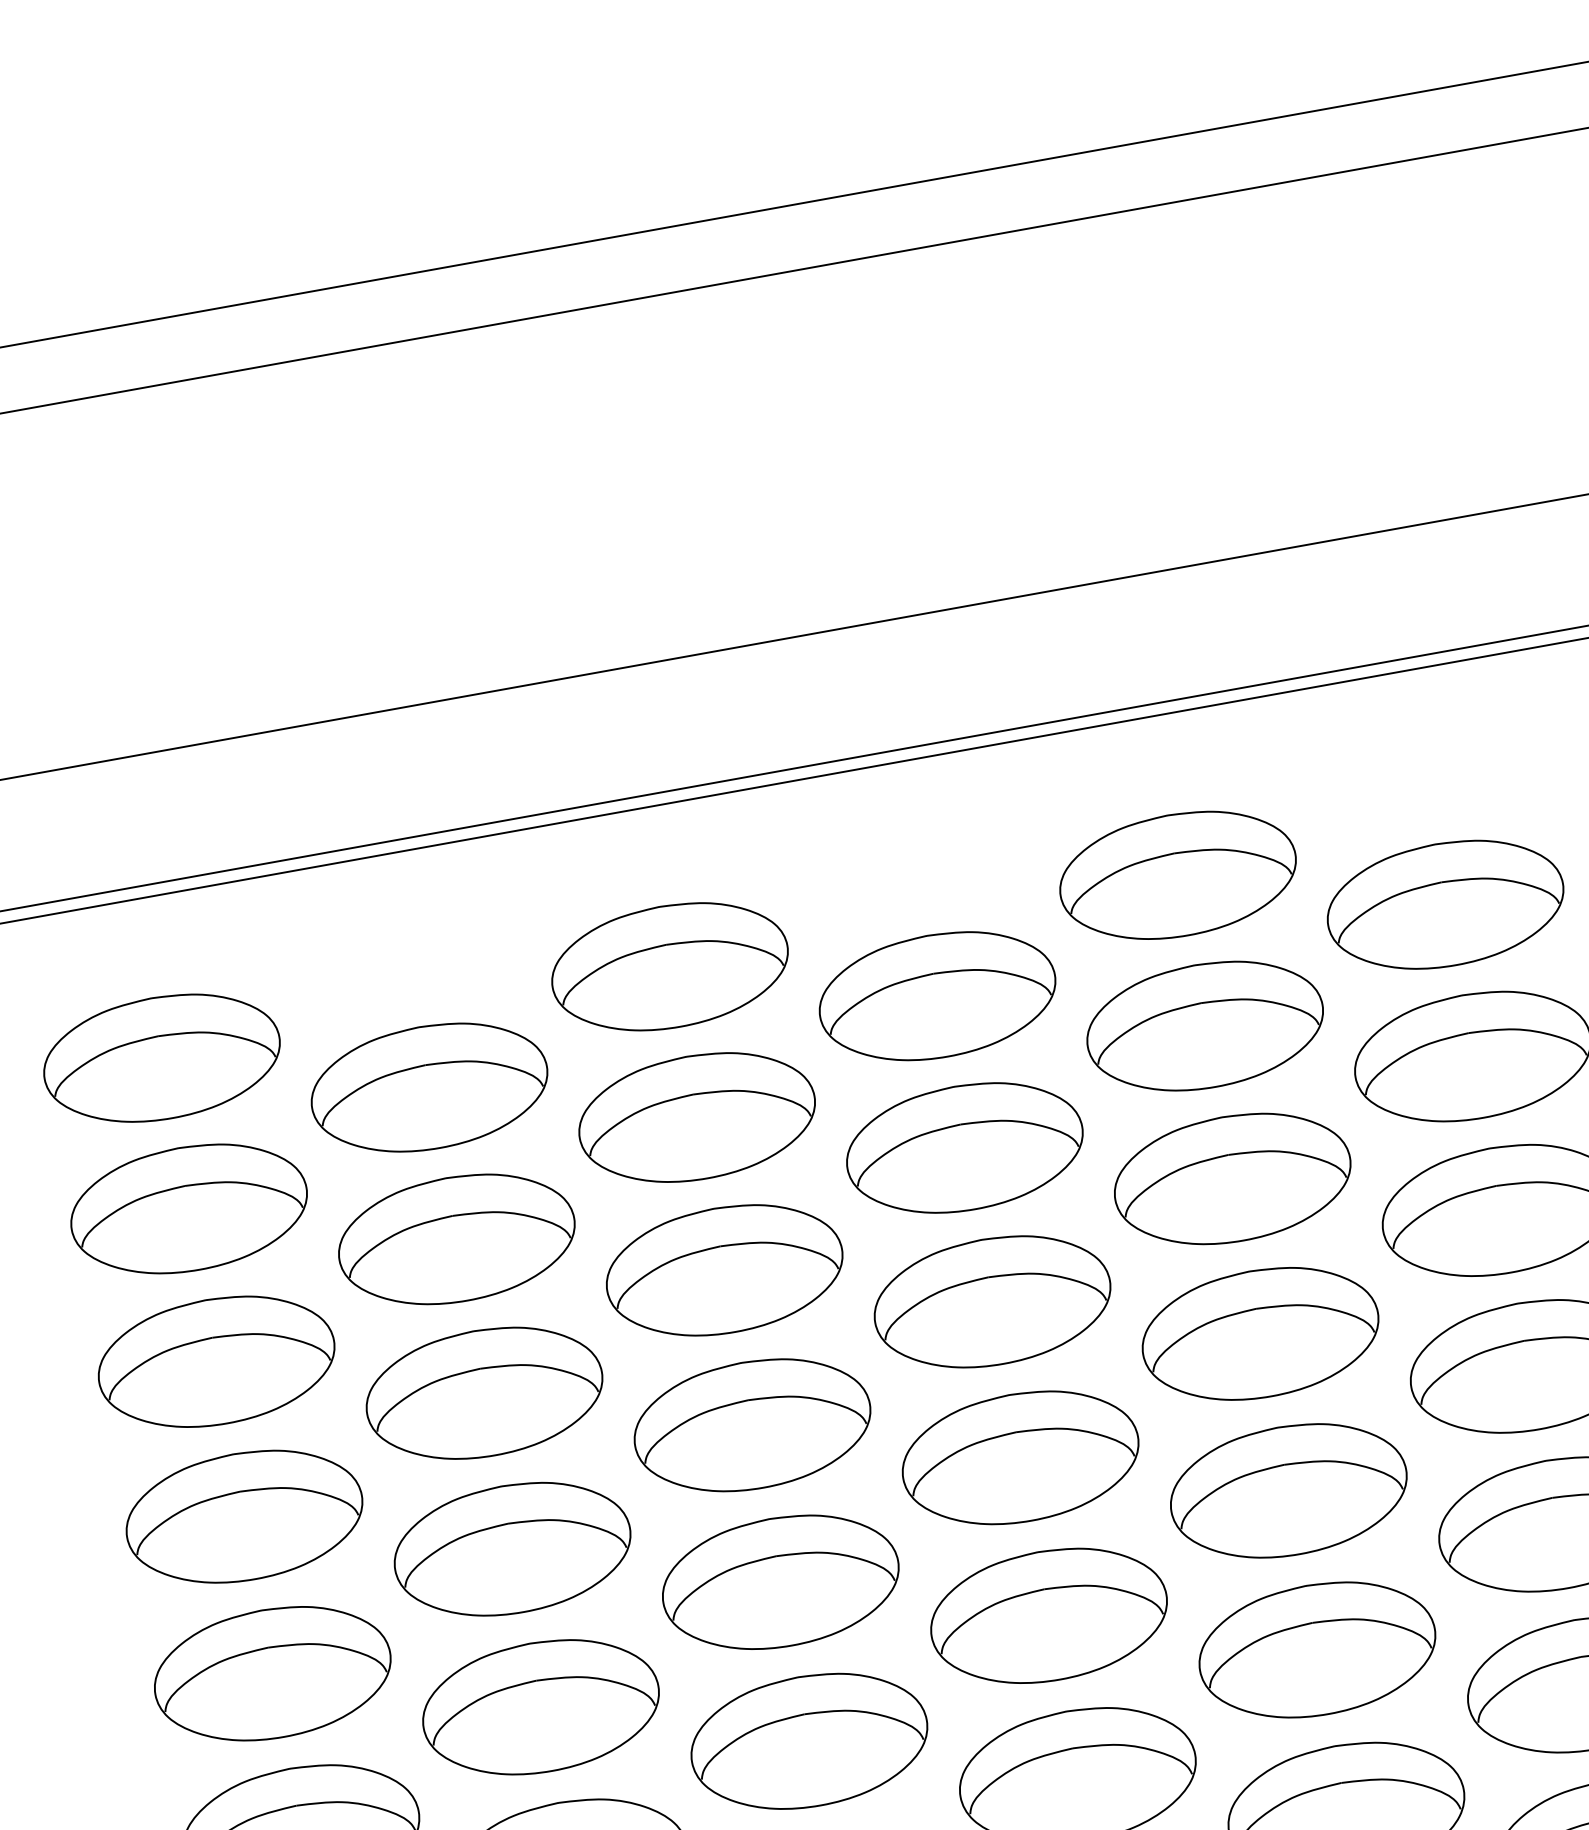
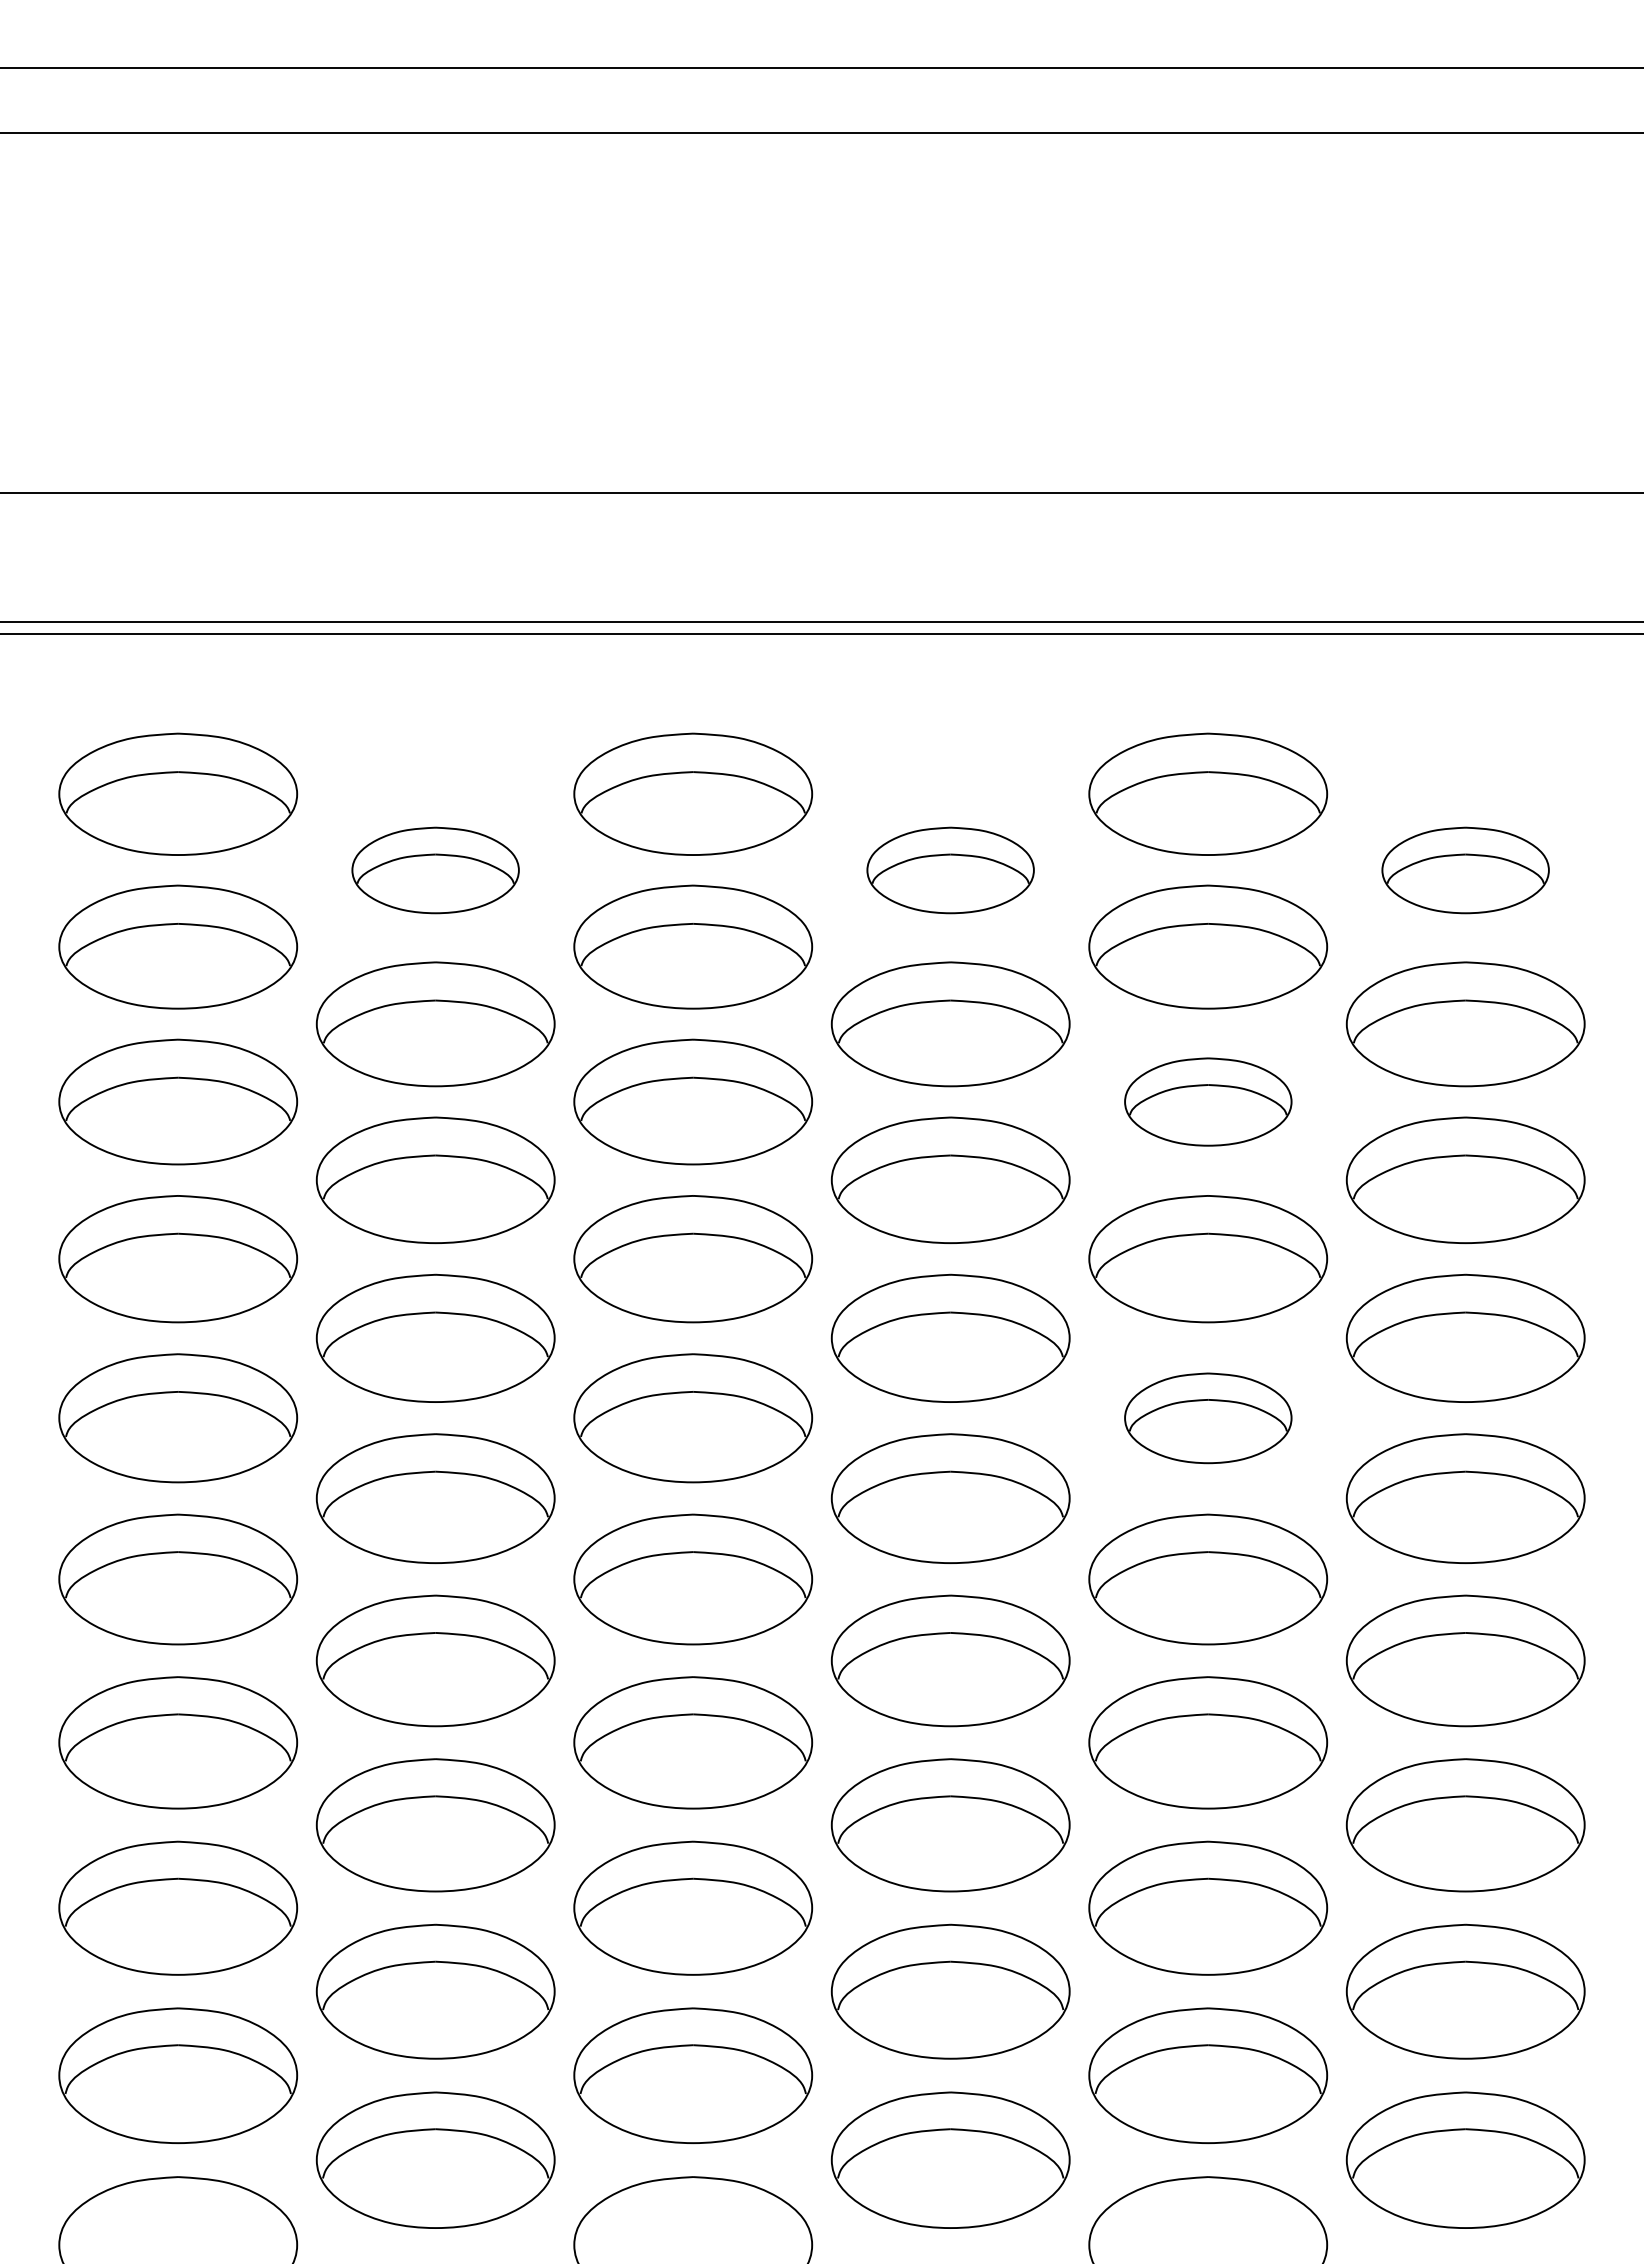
part: (1445, 904) -> (1465, 870), size x0.7
part: (937, 996) -> (950, 870), size x0.7
part: (429, 1087) -> (435, 870), size x0.7
part: (1232, 1178) -> (1208, 1101), size x0.7
part: (1289, 1491) -> (1208, 1418), size x0.7

